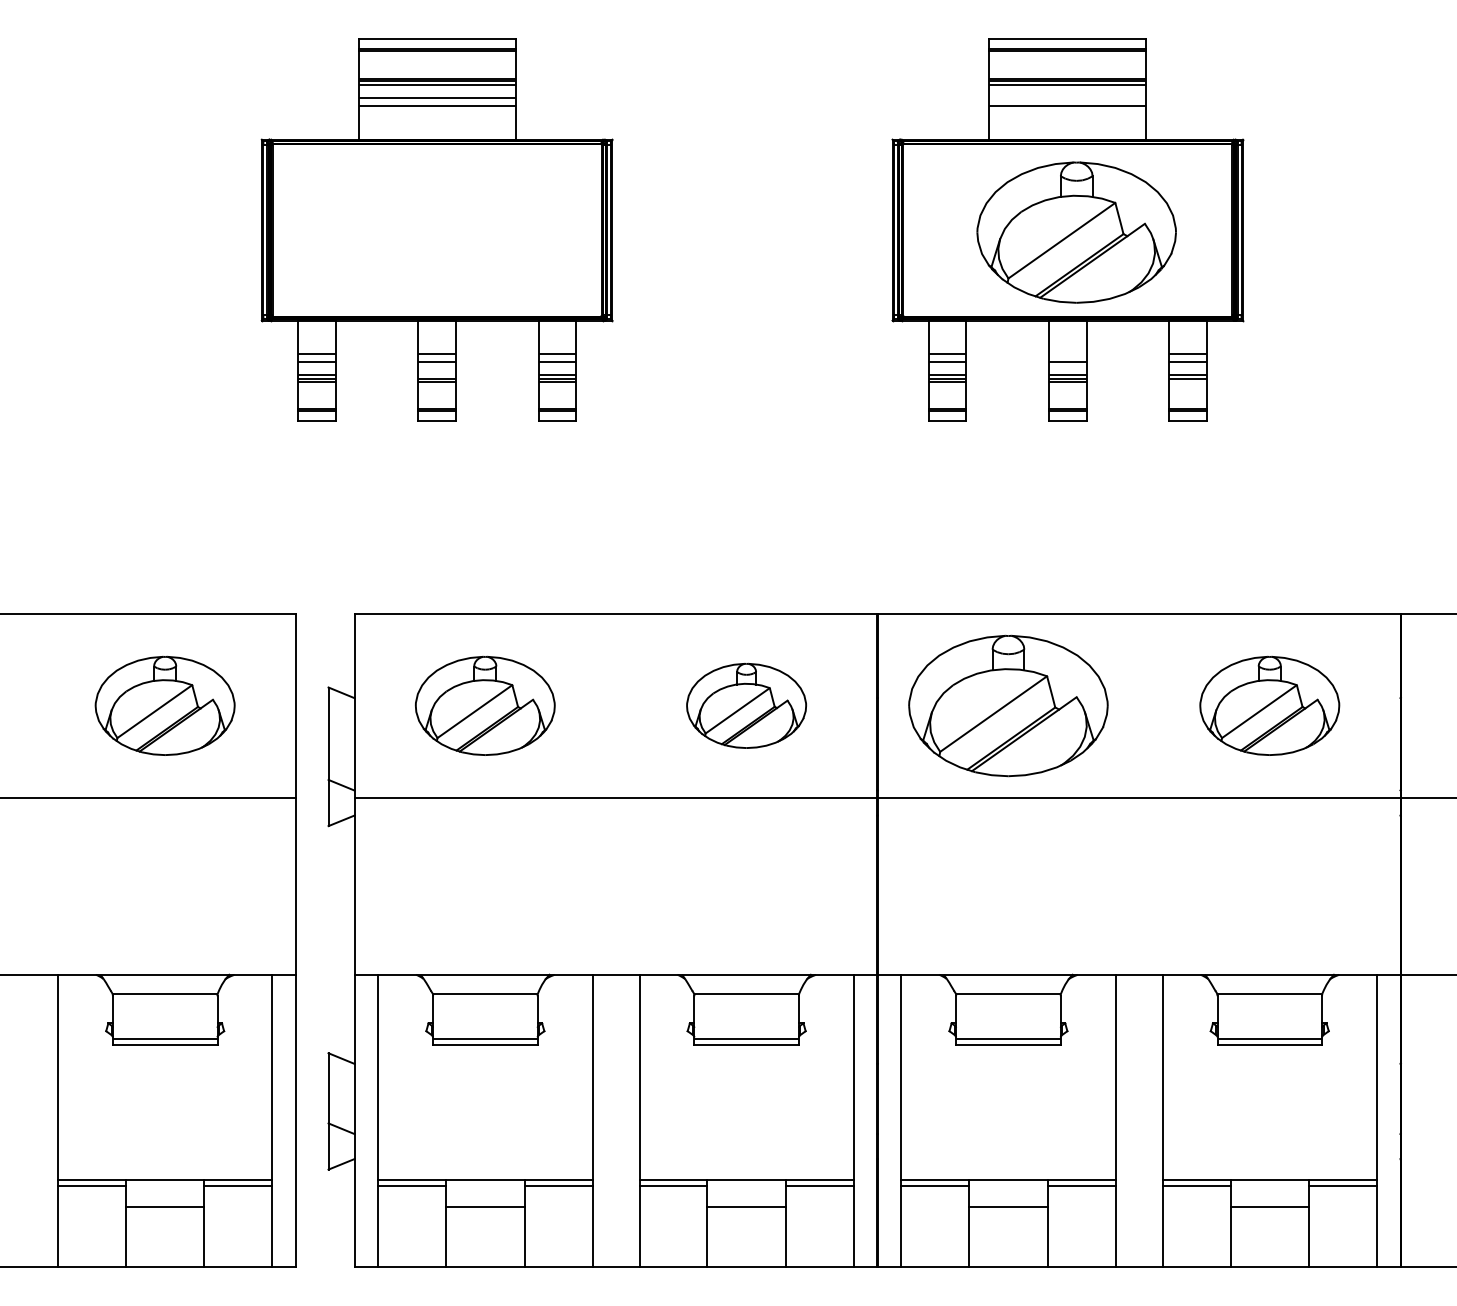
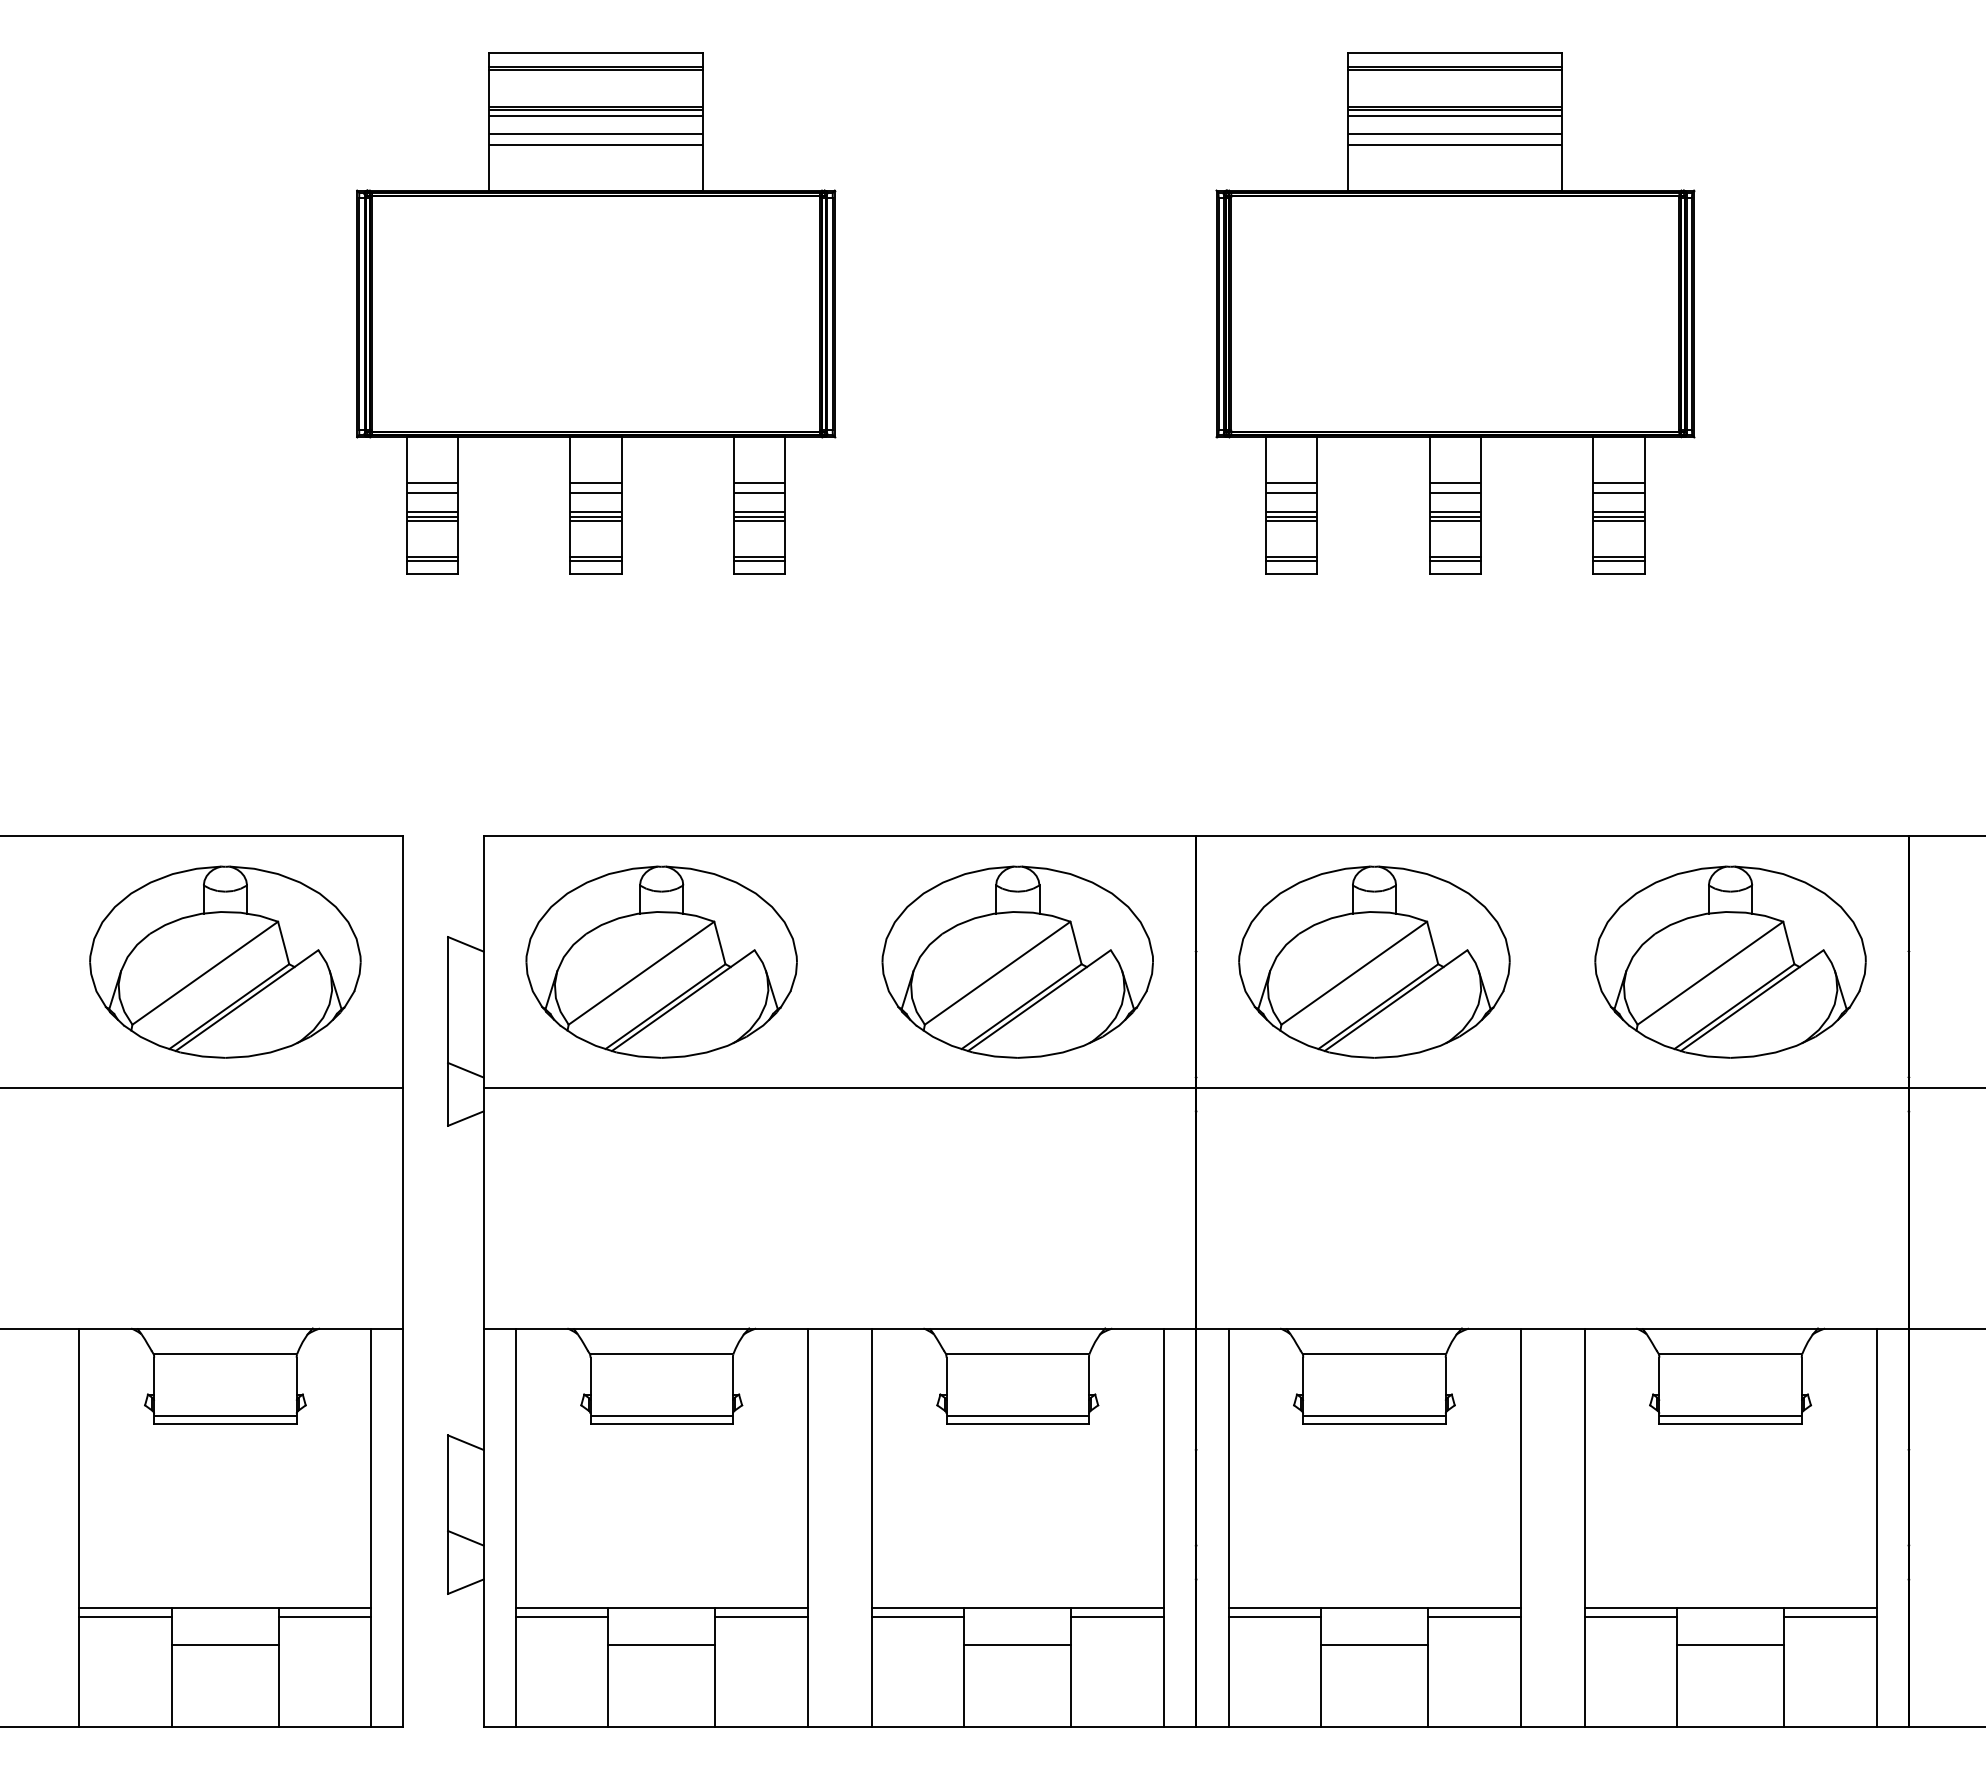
line: (1067, 98) -> (1455, 134), added
part: (1076, 232) -> (1467, 316), removed
line: (1067, 353) -> (1454, 482), added
line: (436, 375) -> (595, 511), added
line: (1187, 381) -> (1618, 520), added
part: (165, 705) -> (225, 961), size x1.43
part: (485, 705) -> (661, 961), size x1.43
part: (746, 705) -> (1017, 961), size x1.67
part: (1269, 705) -> (1730, 961), size x1.43

